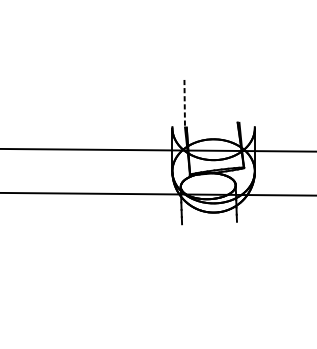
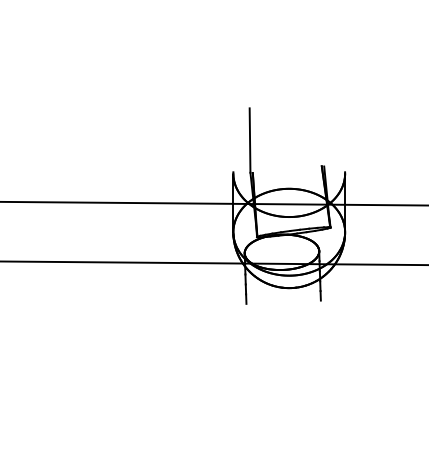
line: (185, 104) -> (250, 141), dashed -> solid

